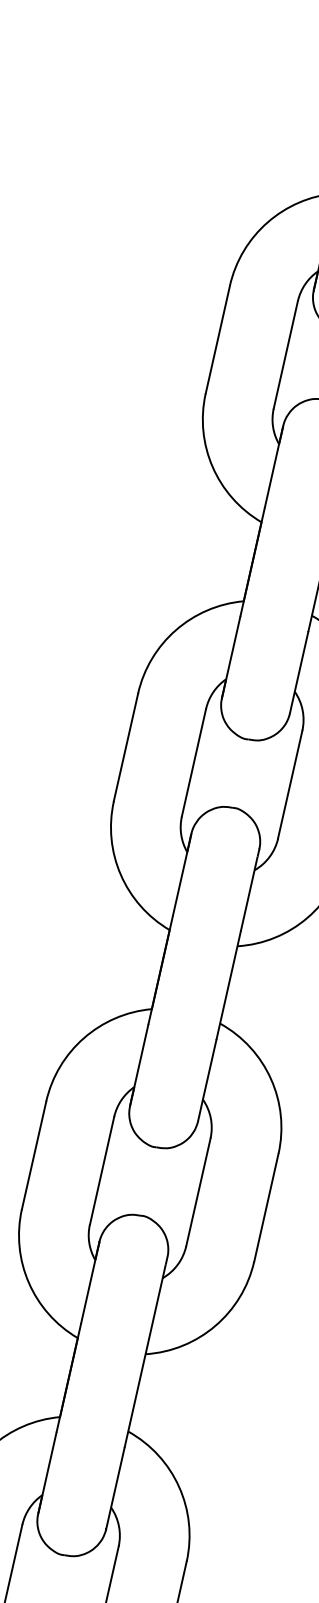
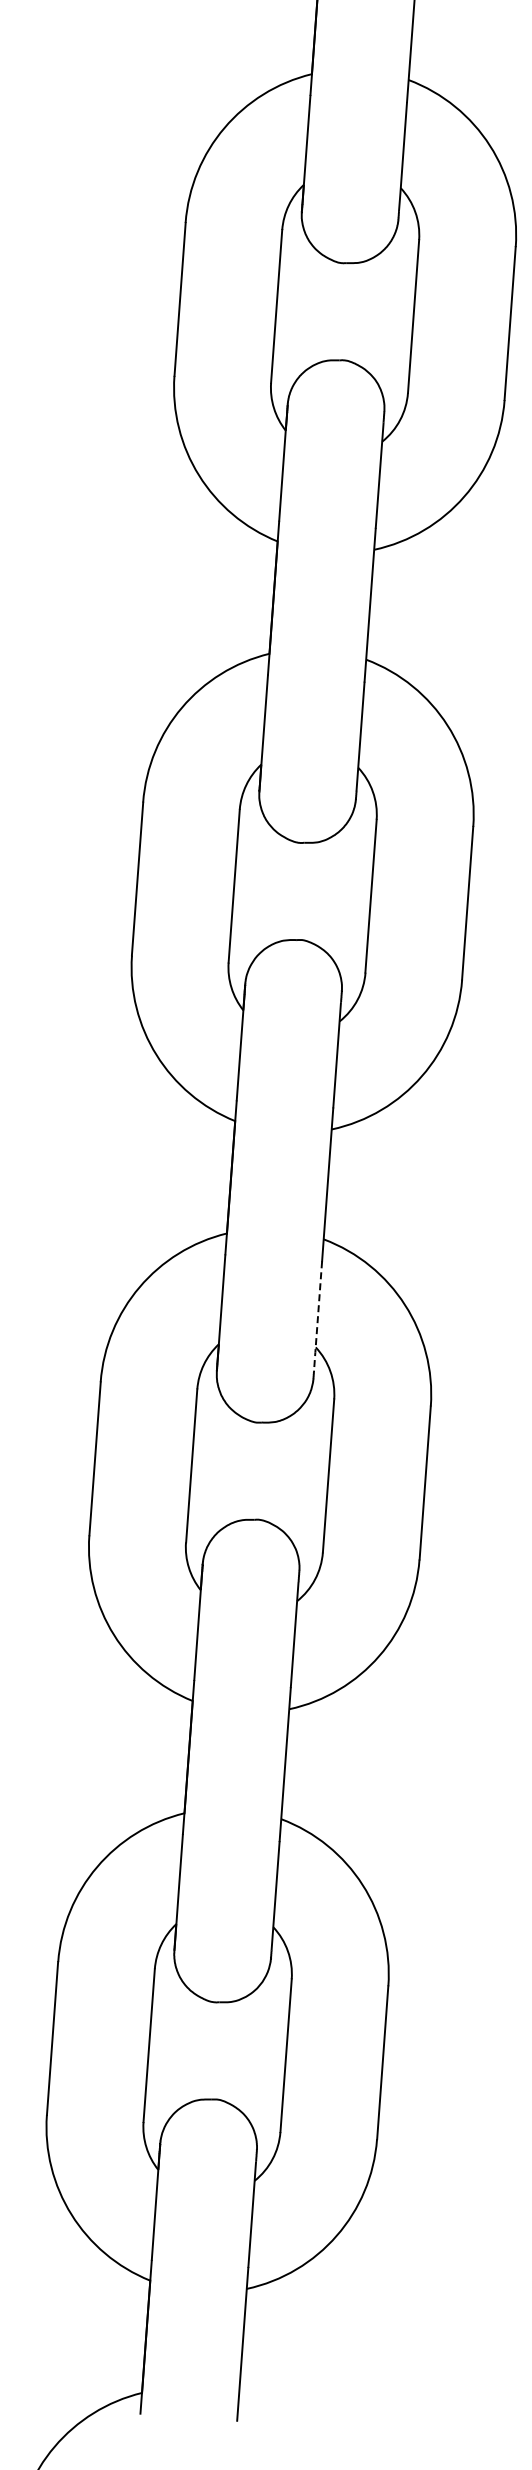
line: (207, 1077) -> (317, 1316), solid -> dashed

